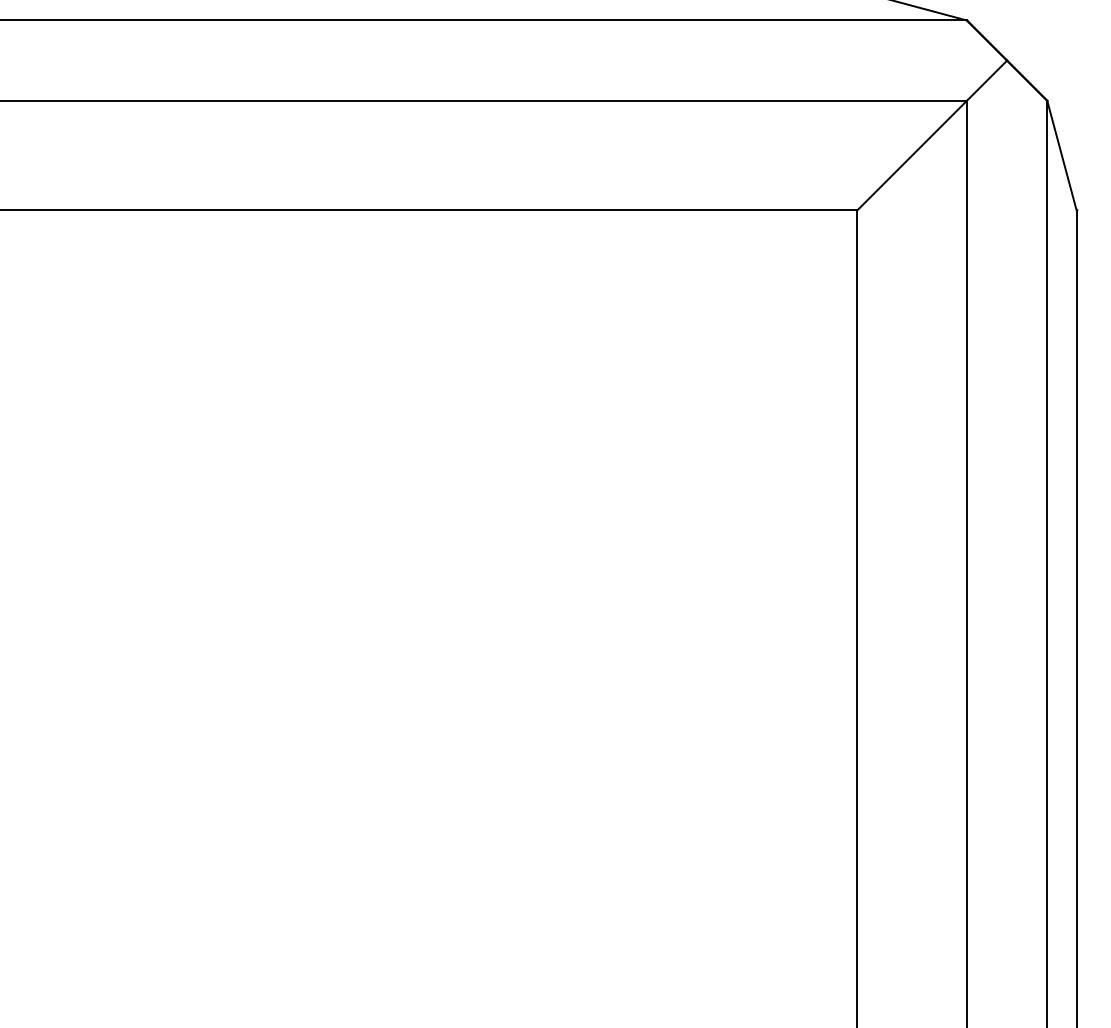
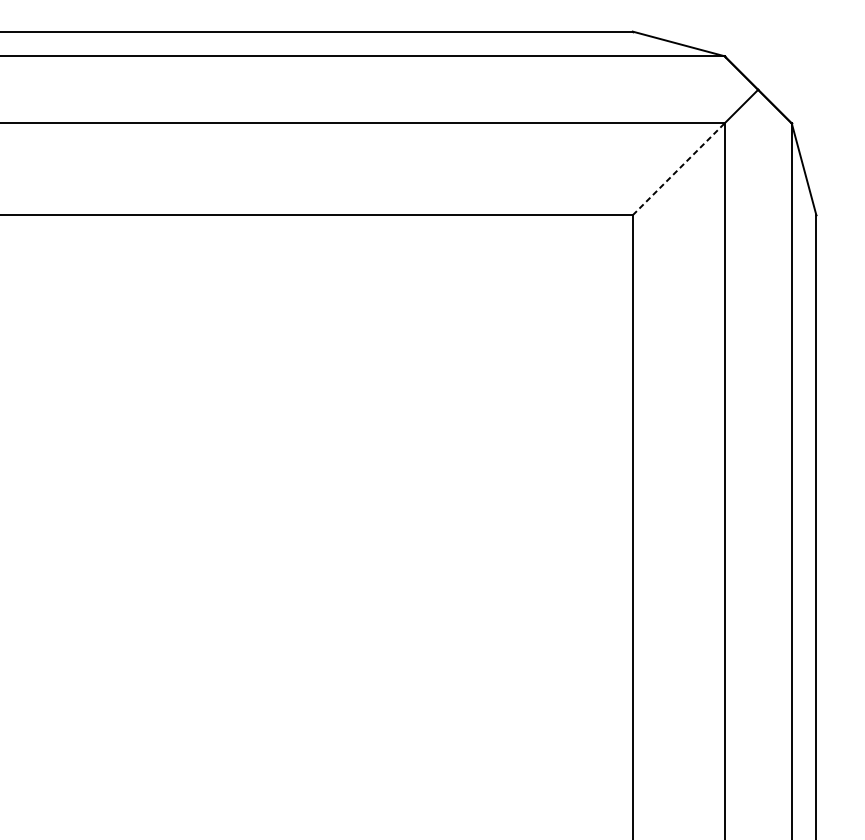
line: (912, 155) -> (678, 169), solid -> dashed

